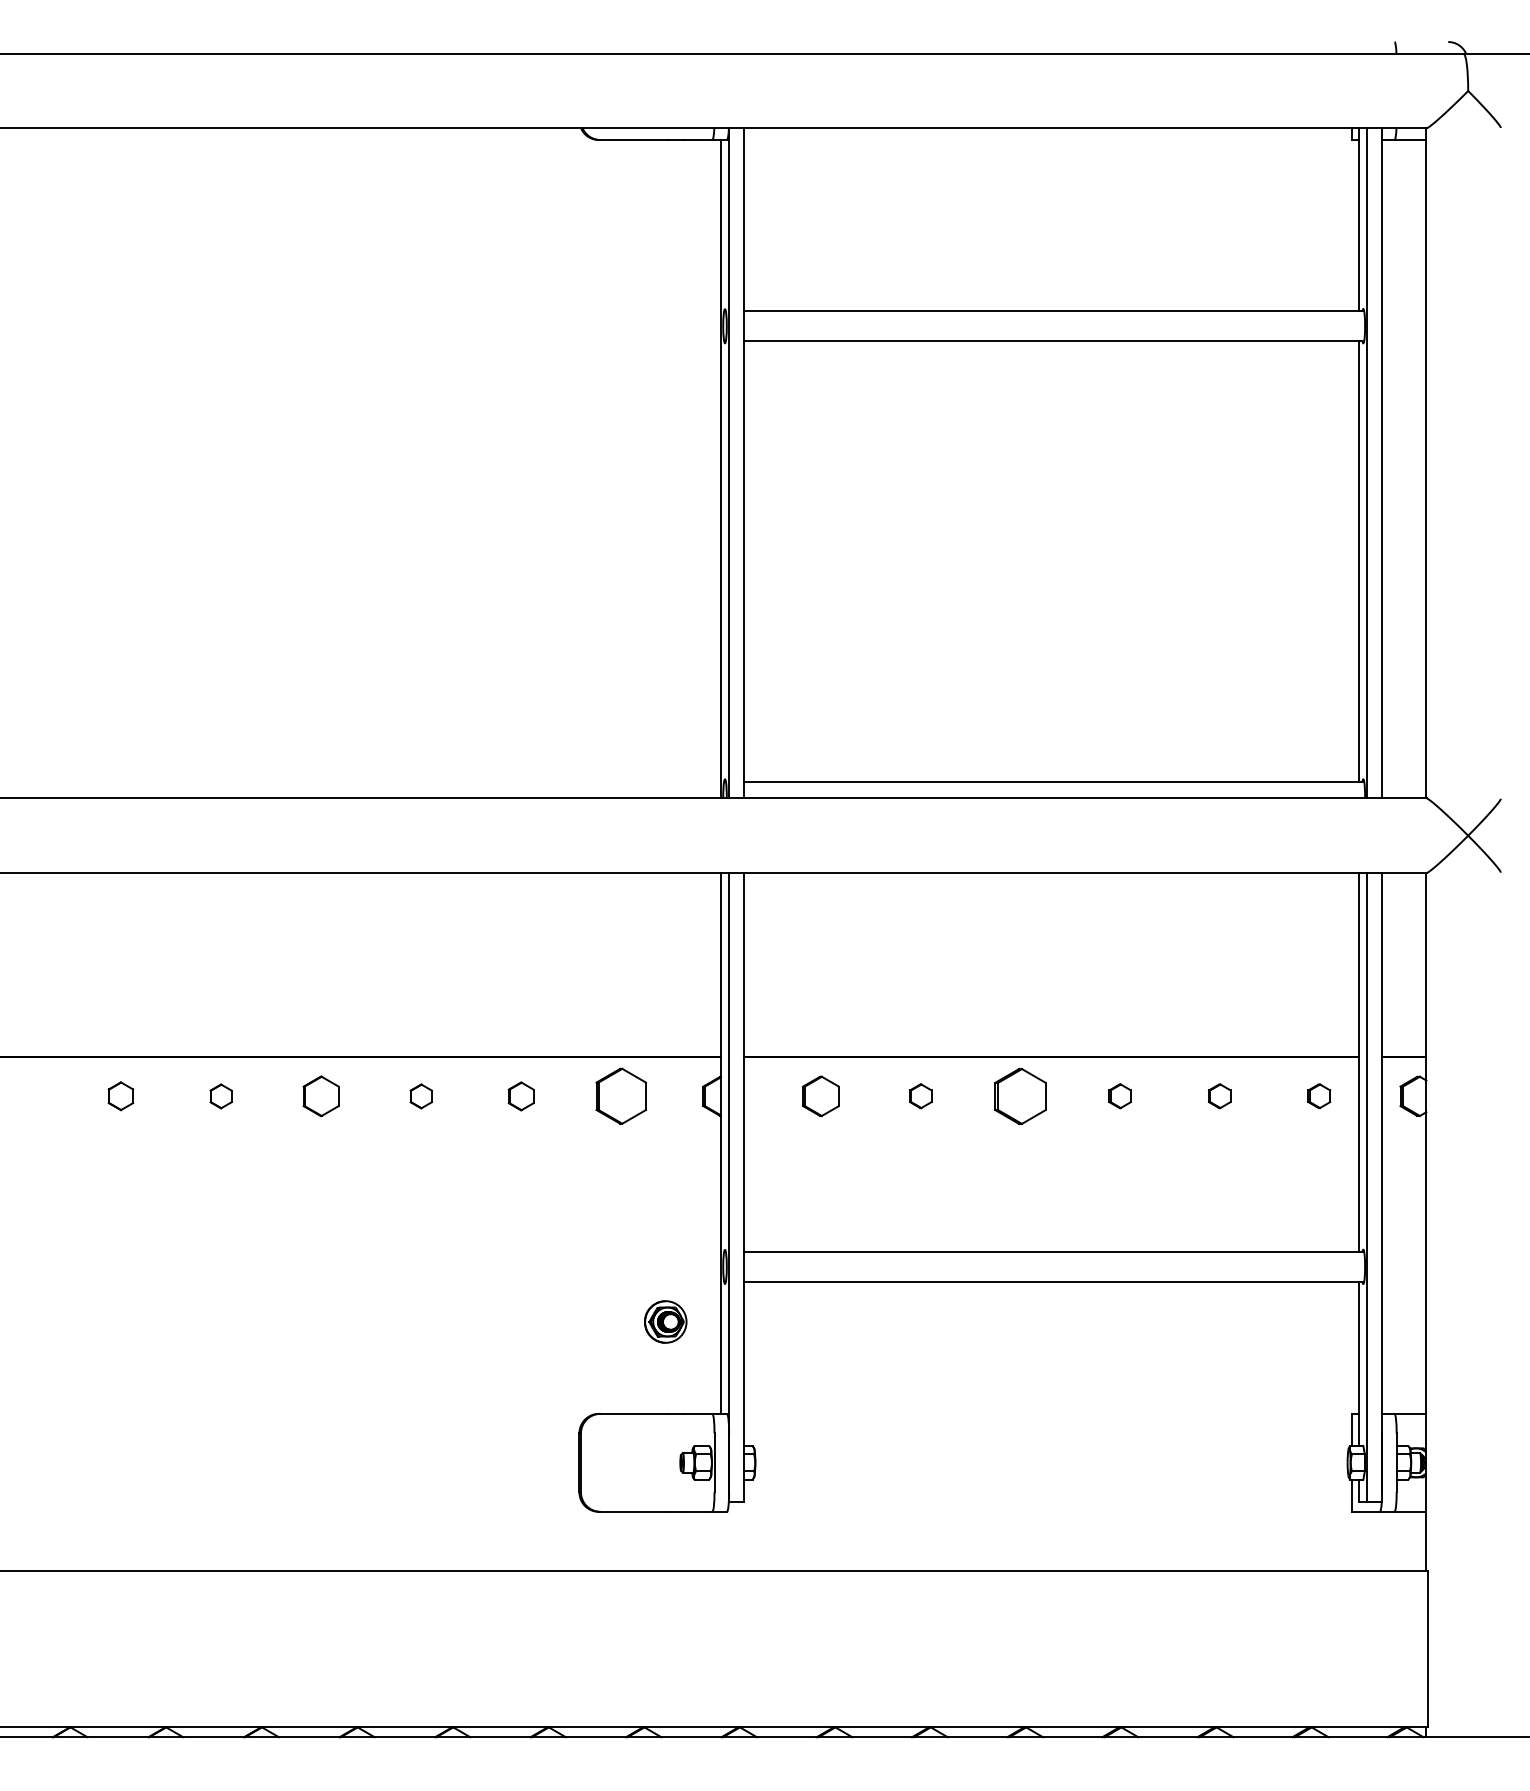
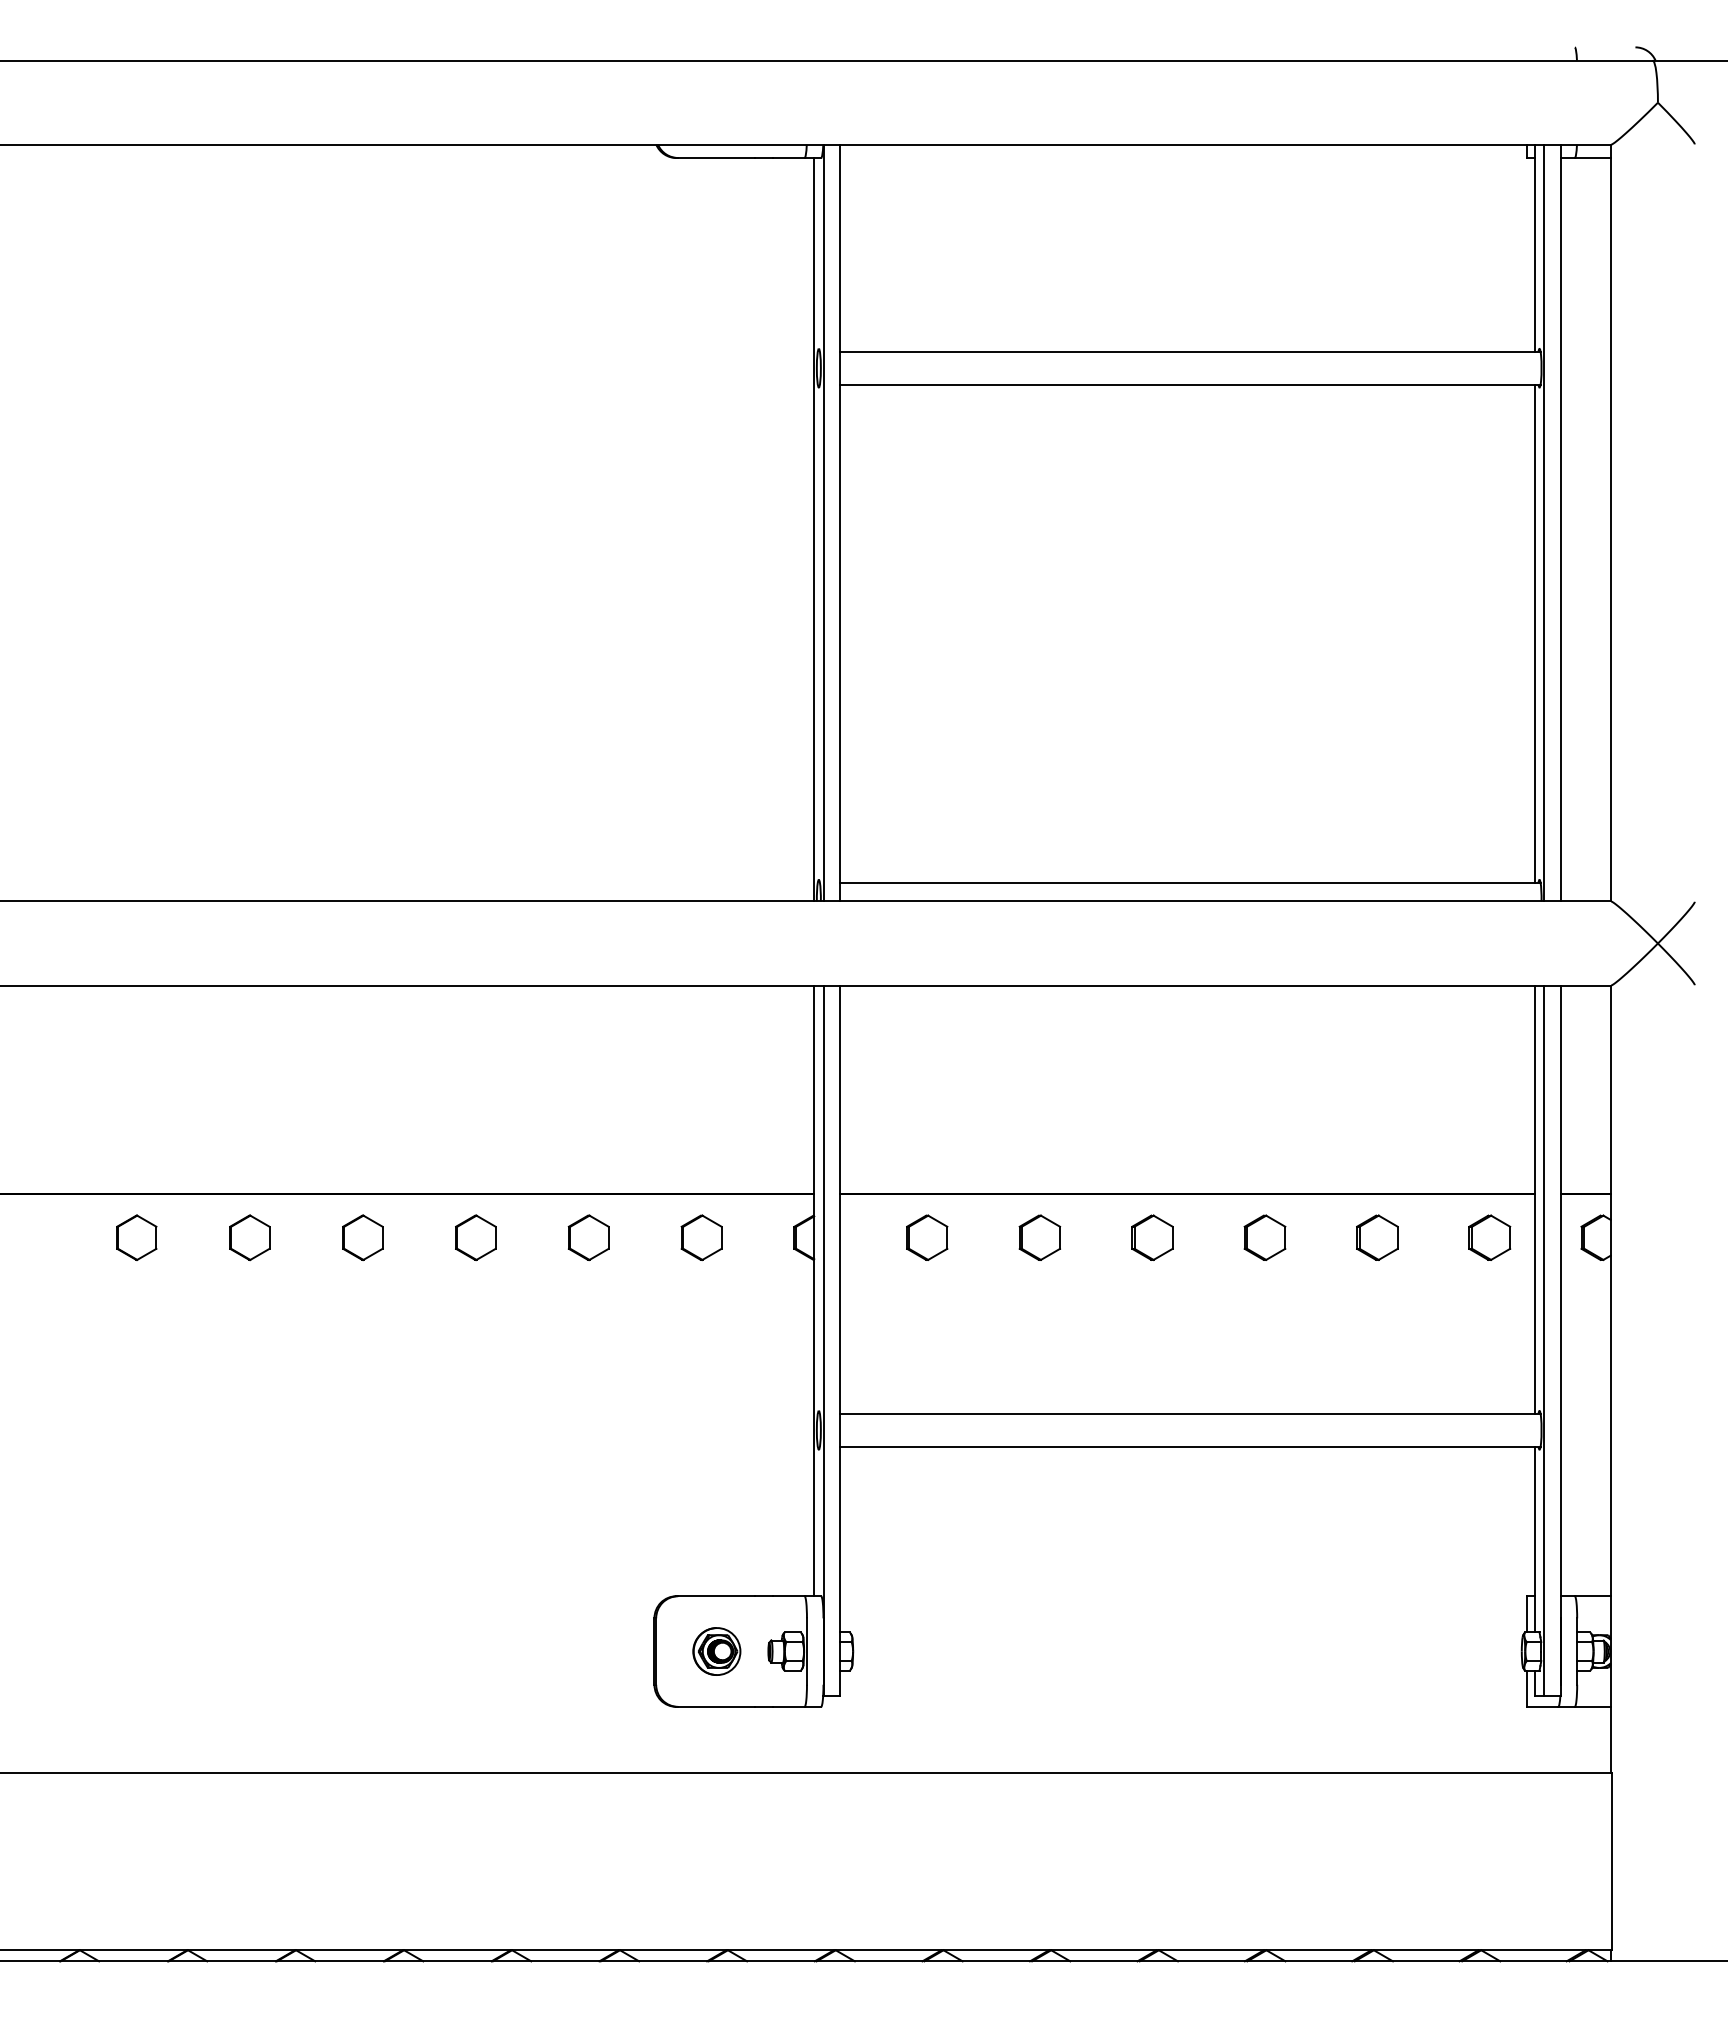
part: (120, 1096) -> (136, 1237), size x1.43
part: (220, 1096) -> (249, 1237), size x1.67
part: (420, 1096) -> (475, 1237), size x1.67
part: (520, 1096) -> (588, 1237), size x1.43
part: (621, 1096) -> (701, 1237), size x0.71
part: (920, 1096) -> (1039, 1237), size x1.67
part: (1020, 1096) -> (1152, 1237), size x0.71
part: (1119, 1096) -> (1264, 1237), size x1.67
part: (1219, 1096) -> (1377, 1237), size x1.67
part: (1319, 1096) -> (1489, 1237), size x1.67
part: (665, 1321) -> (716, 1651), moved

